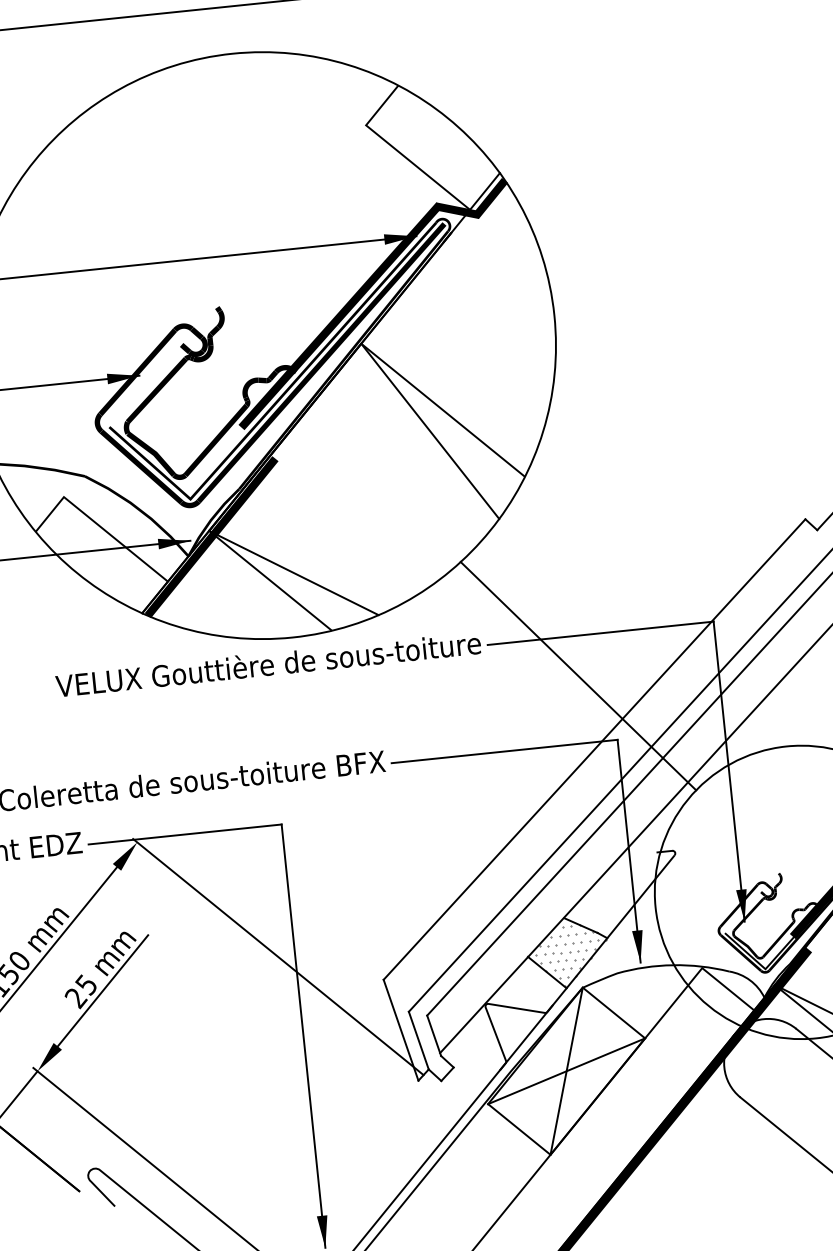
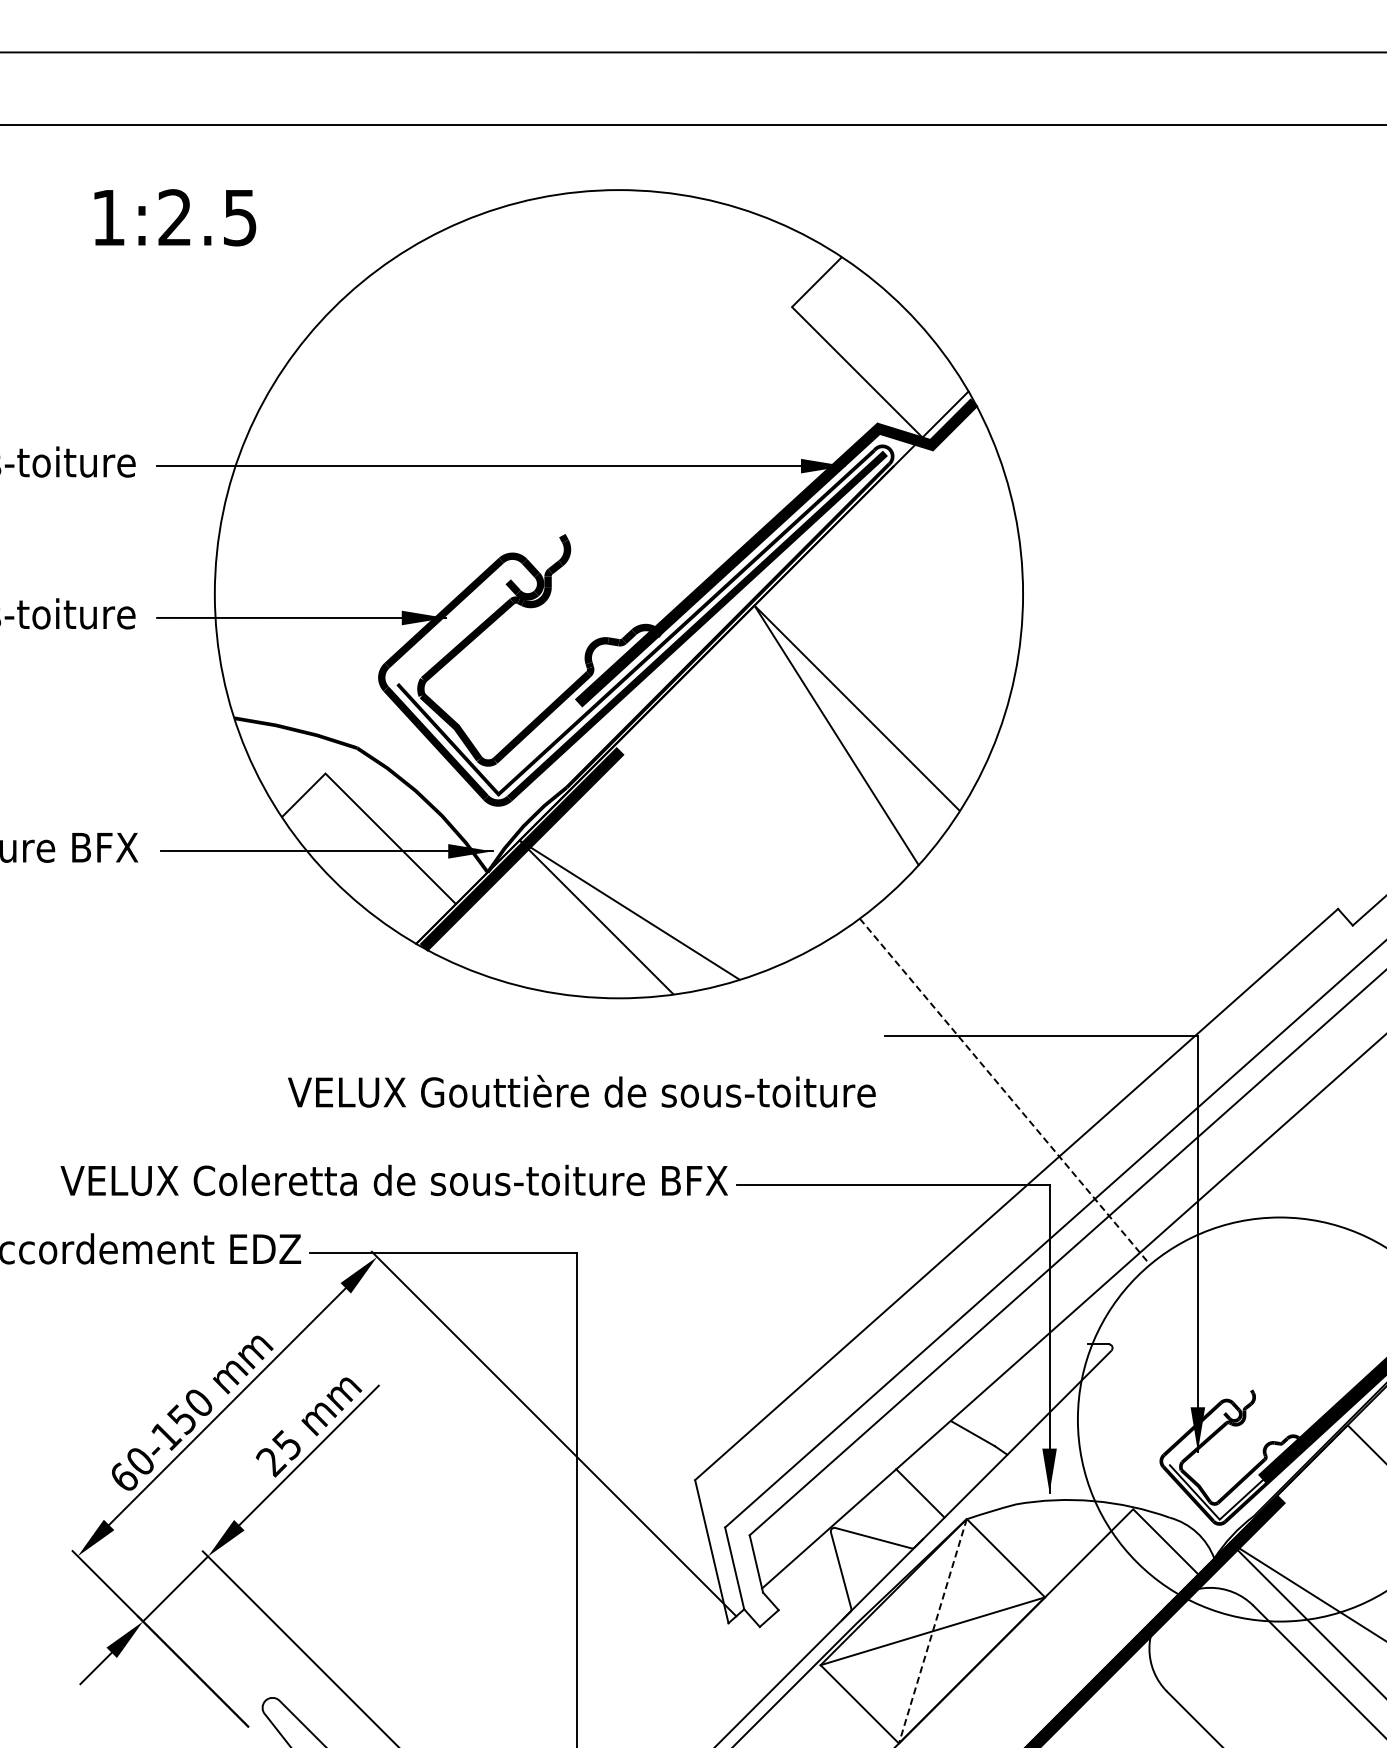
text: (268, 663) -> (581, 1090), moved
line: (578, 676) -> (1004, 1091), solid -> dashed
hatch: (571, 955) -> (956, 1473), removed
line: (566, 1071) -> (932, 1631), solid -> dashed

